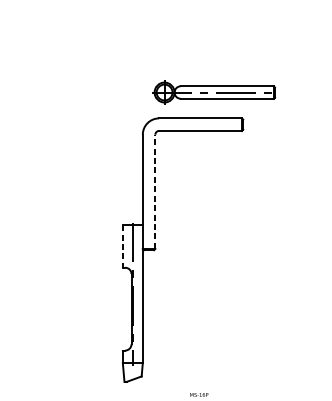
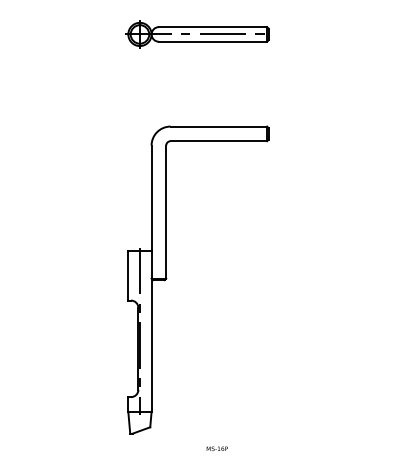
part: (213, 92) -> (197, 34), moved
line: (155, 192) -> (166, 212), dashed -> solid
line: (123, 246) -> (128, 275), dashed -> solid

